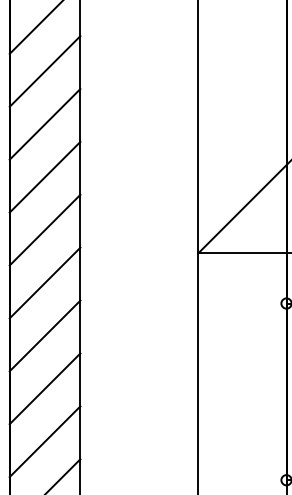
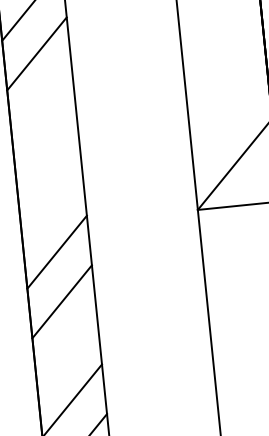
line: (44, 124) -> (41, 103), removed
line: (44, 176) -> (46, 152), removed
line: (44, 229) -> (51, 202), removed
line: (44, 388) -> (66, 351), removed

